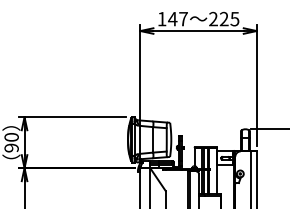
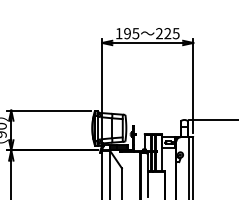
text: (177, 18) -> (131, 33), 147 -> 195

